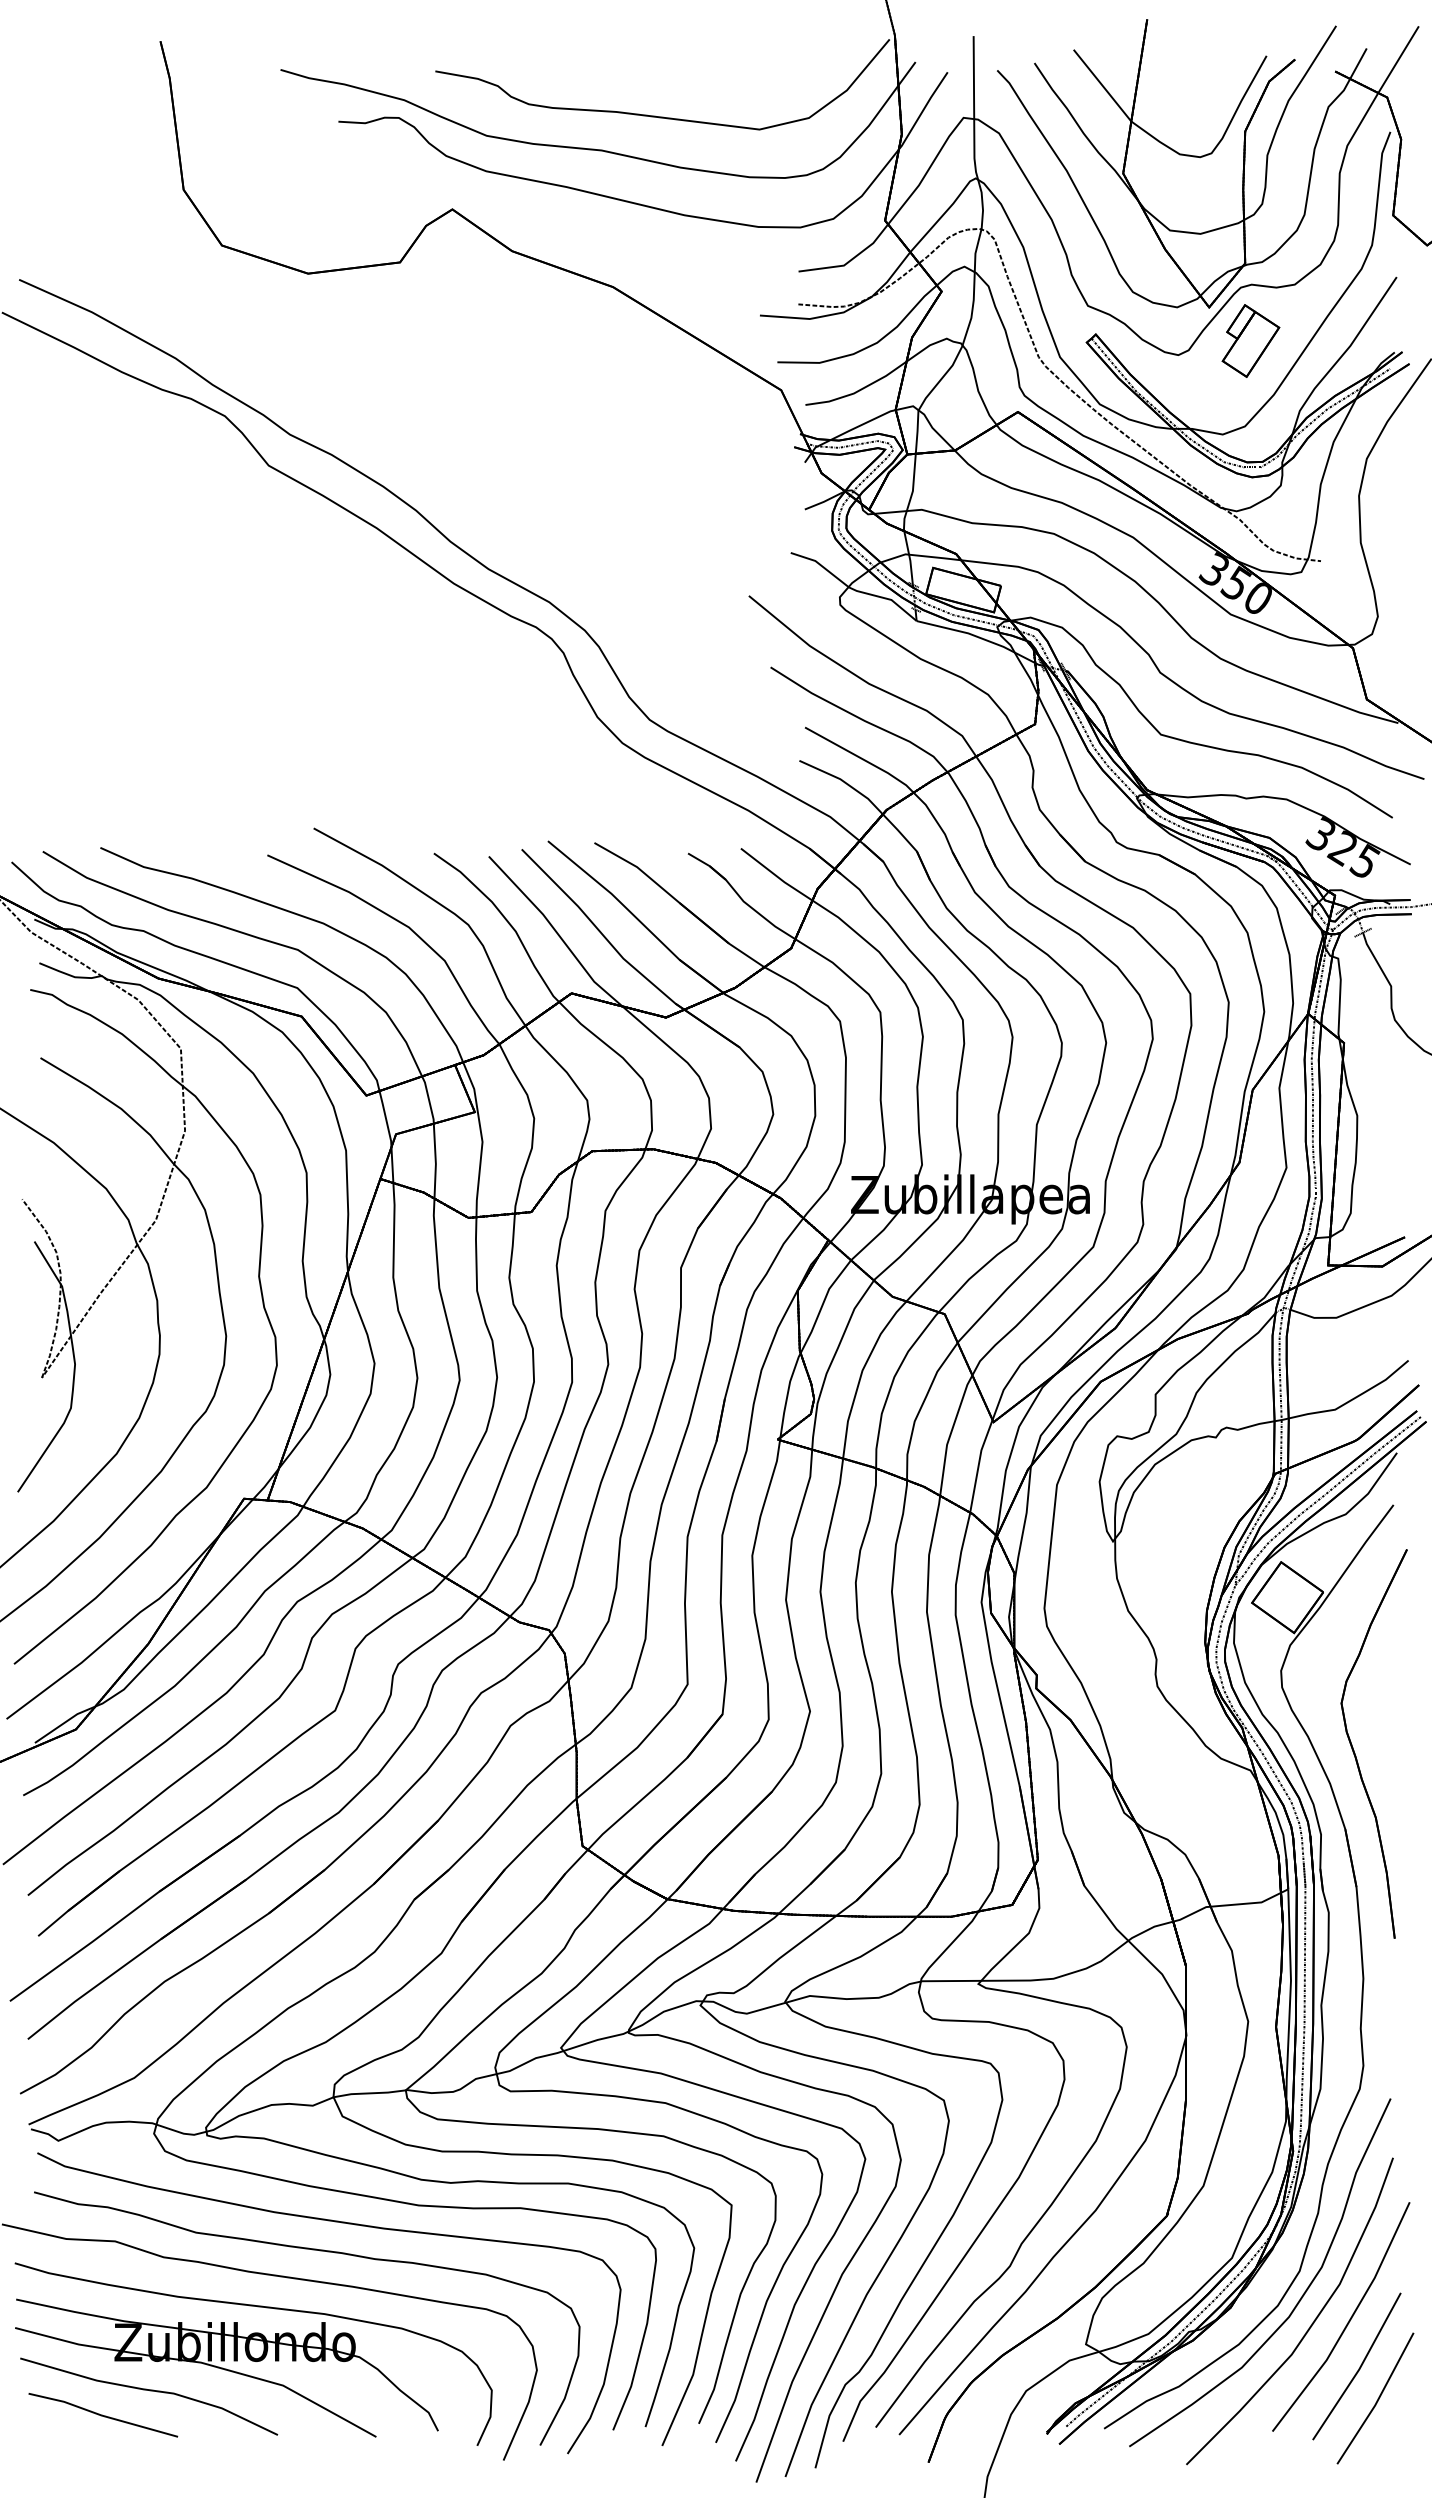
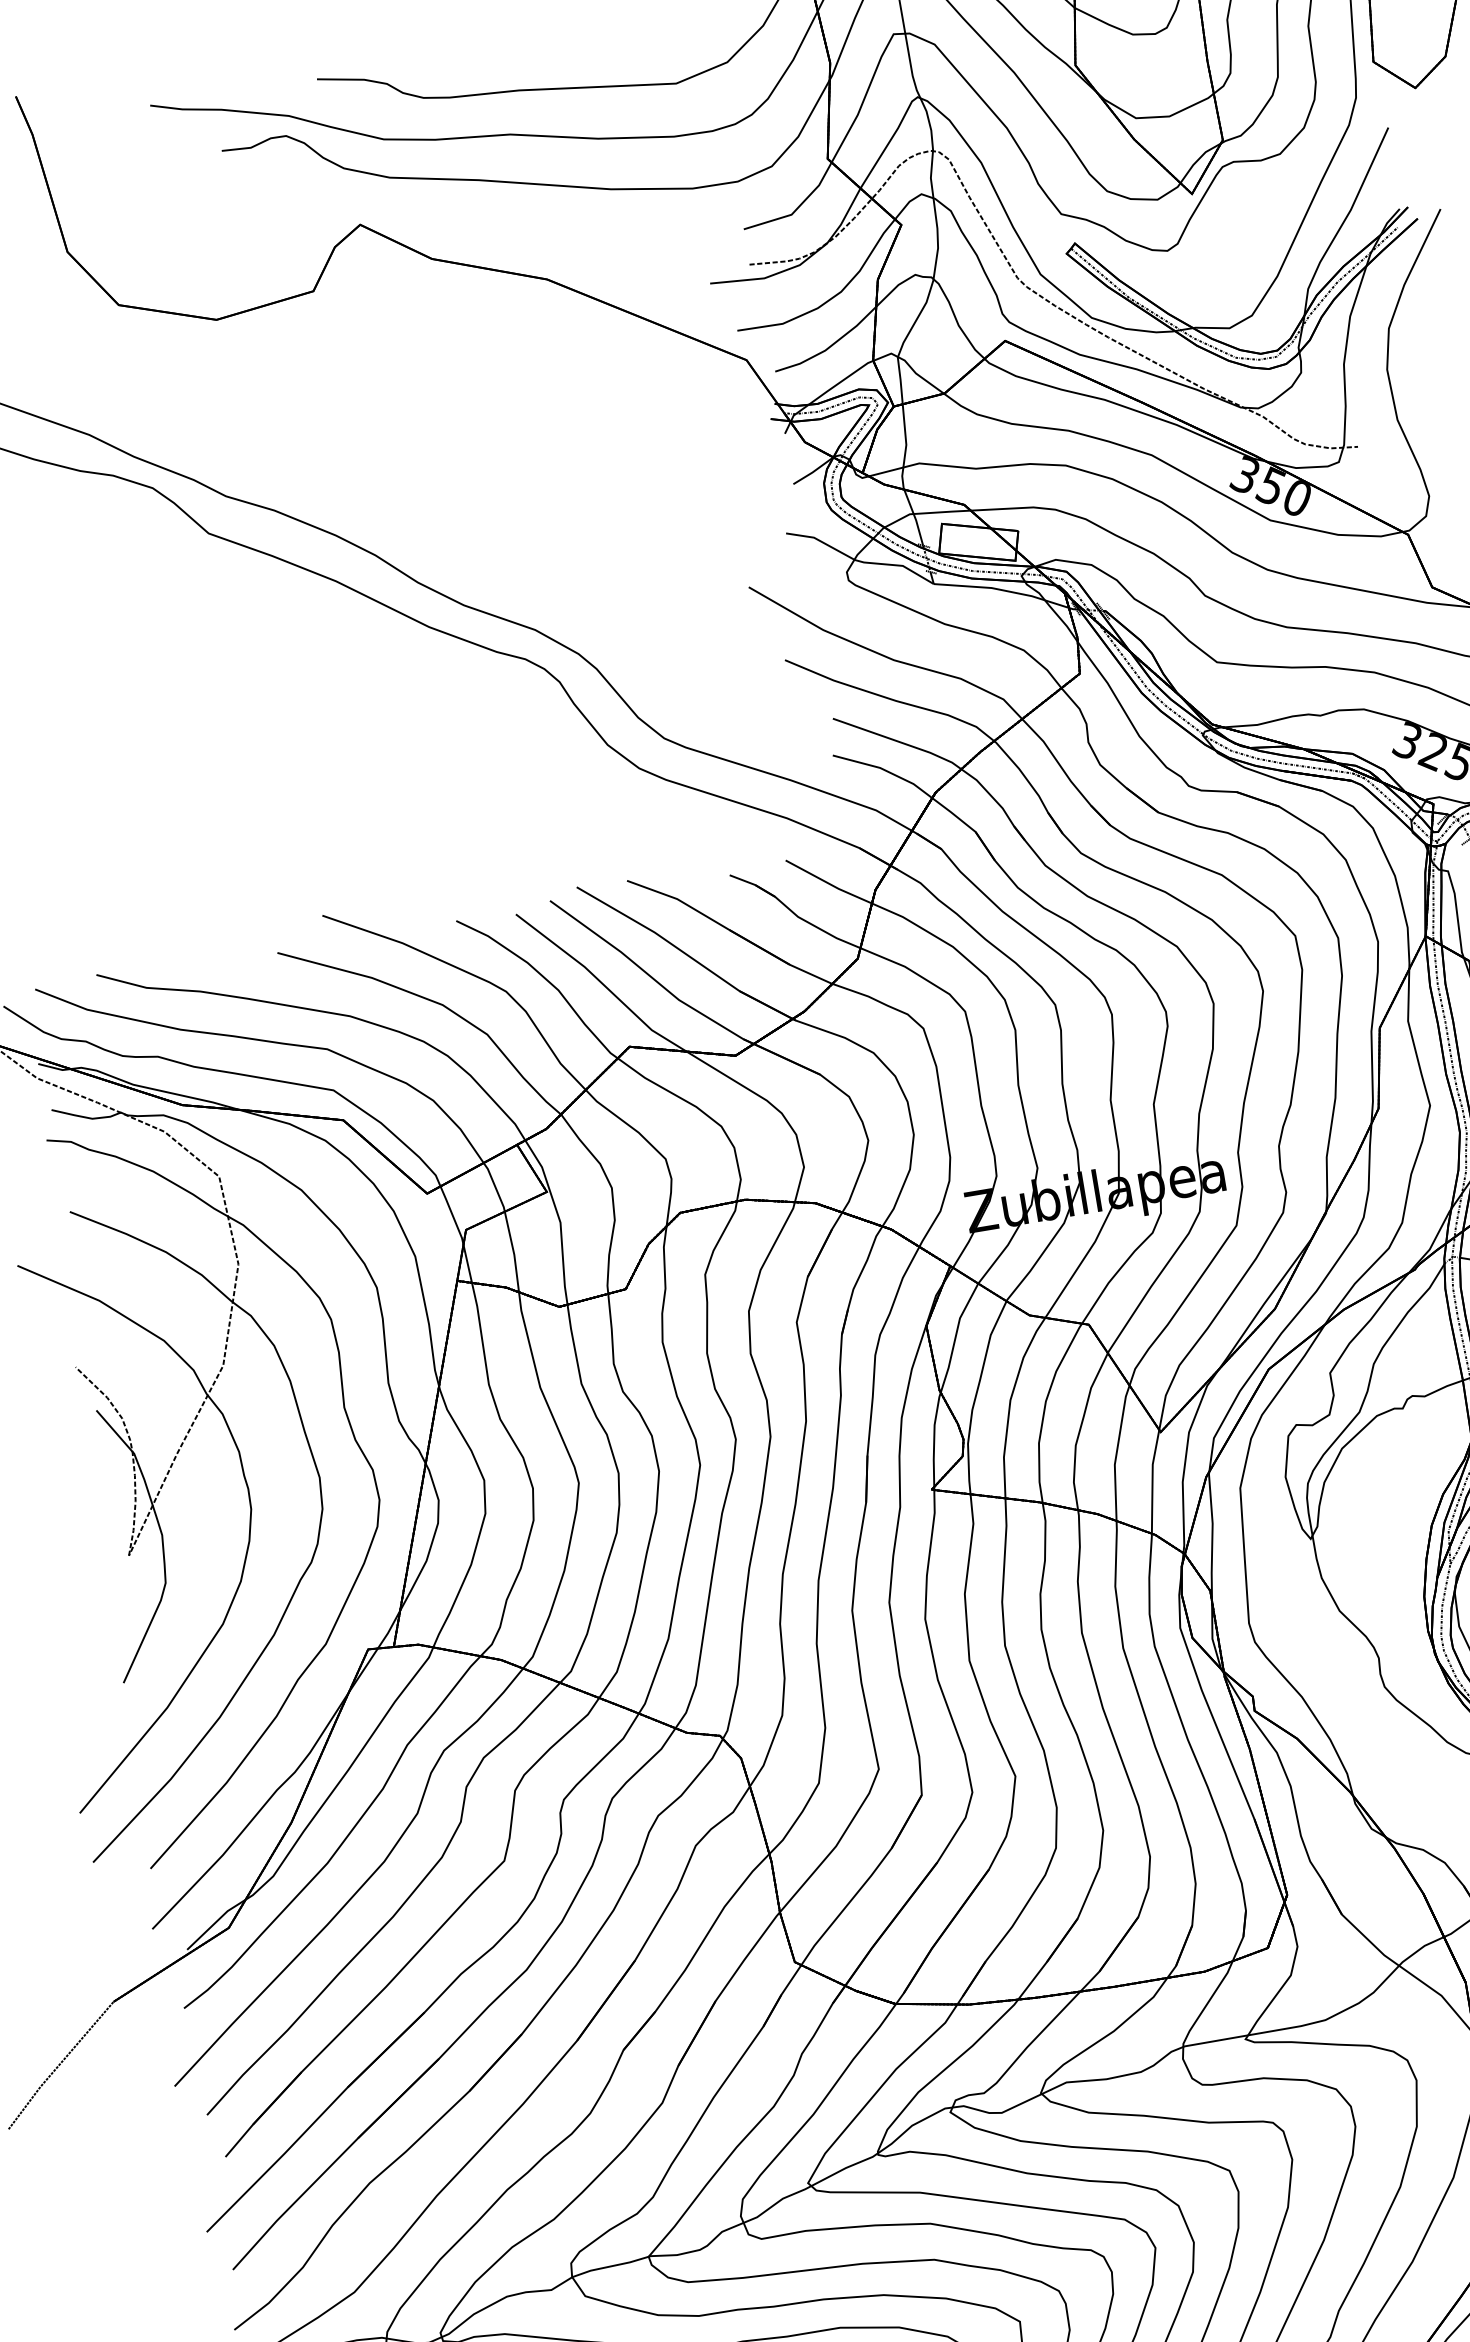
part: (1250, 340) -> (1242, 222), removed

